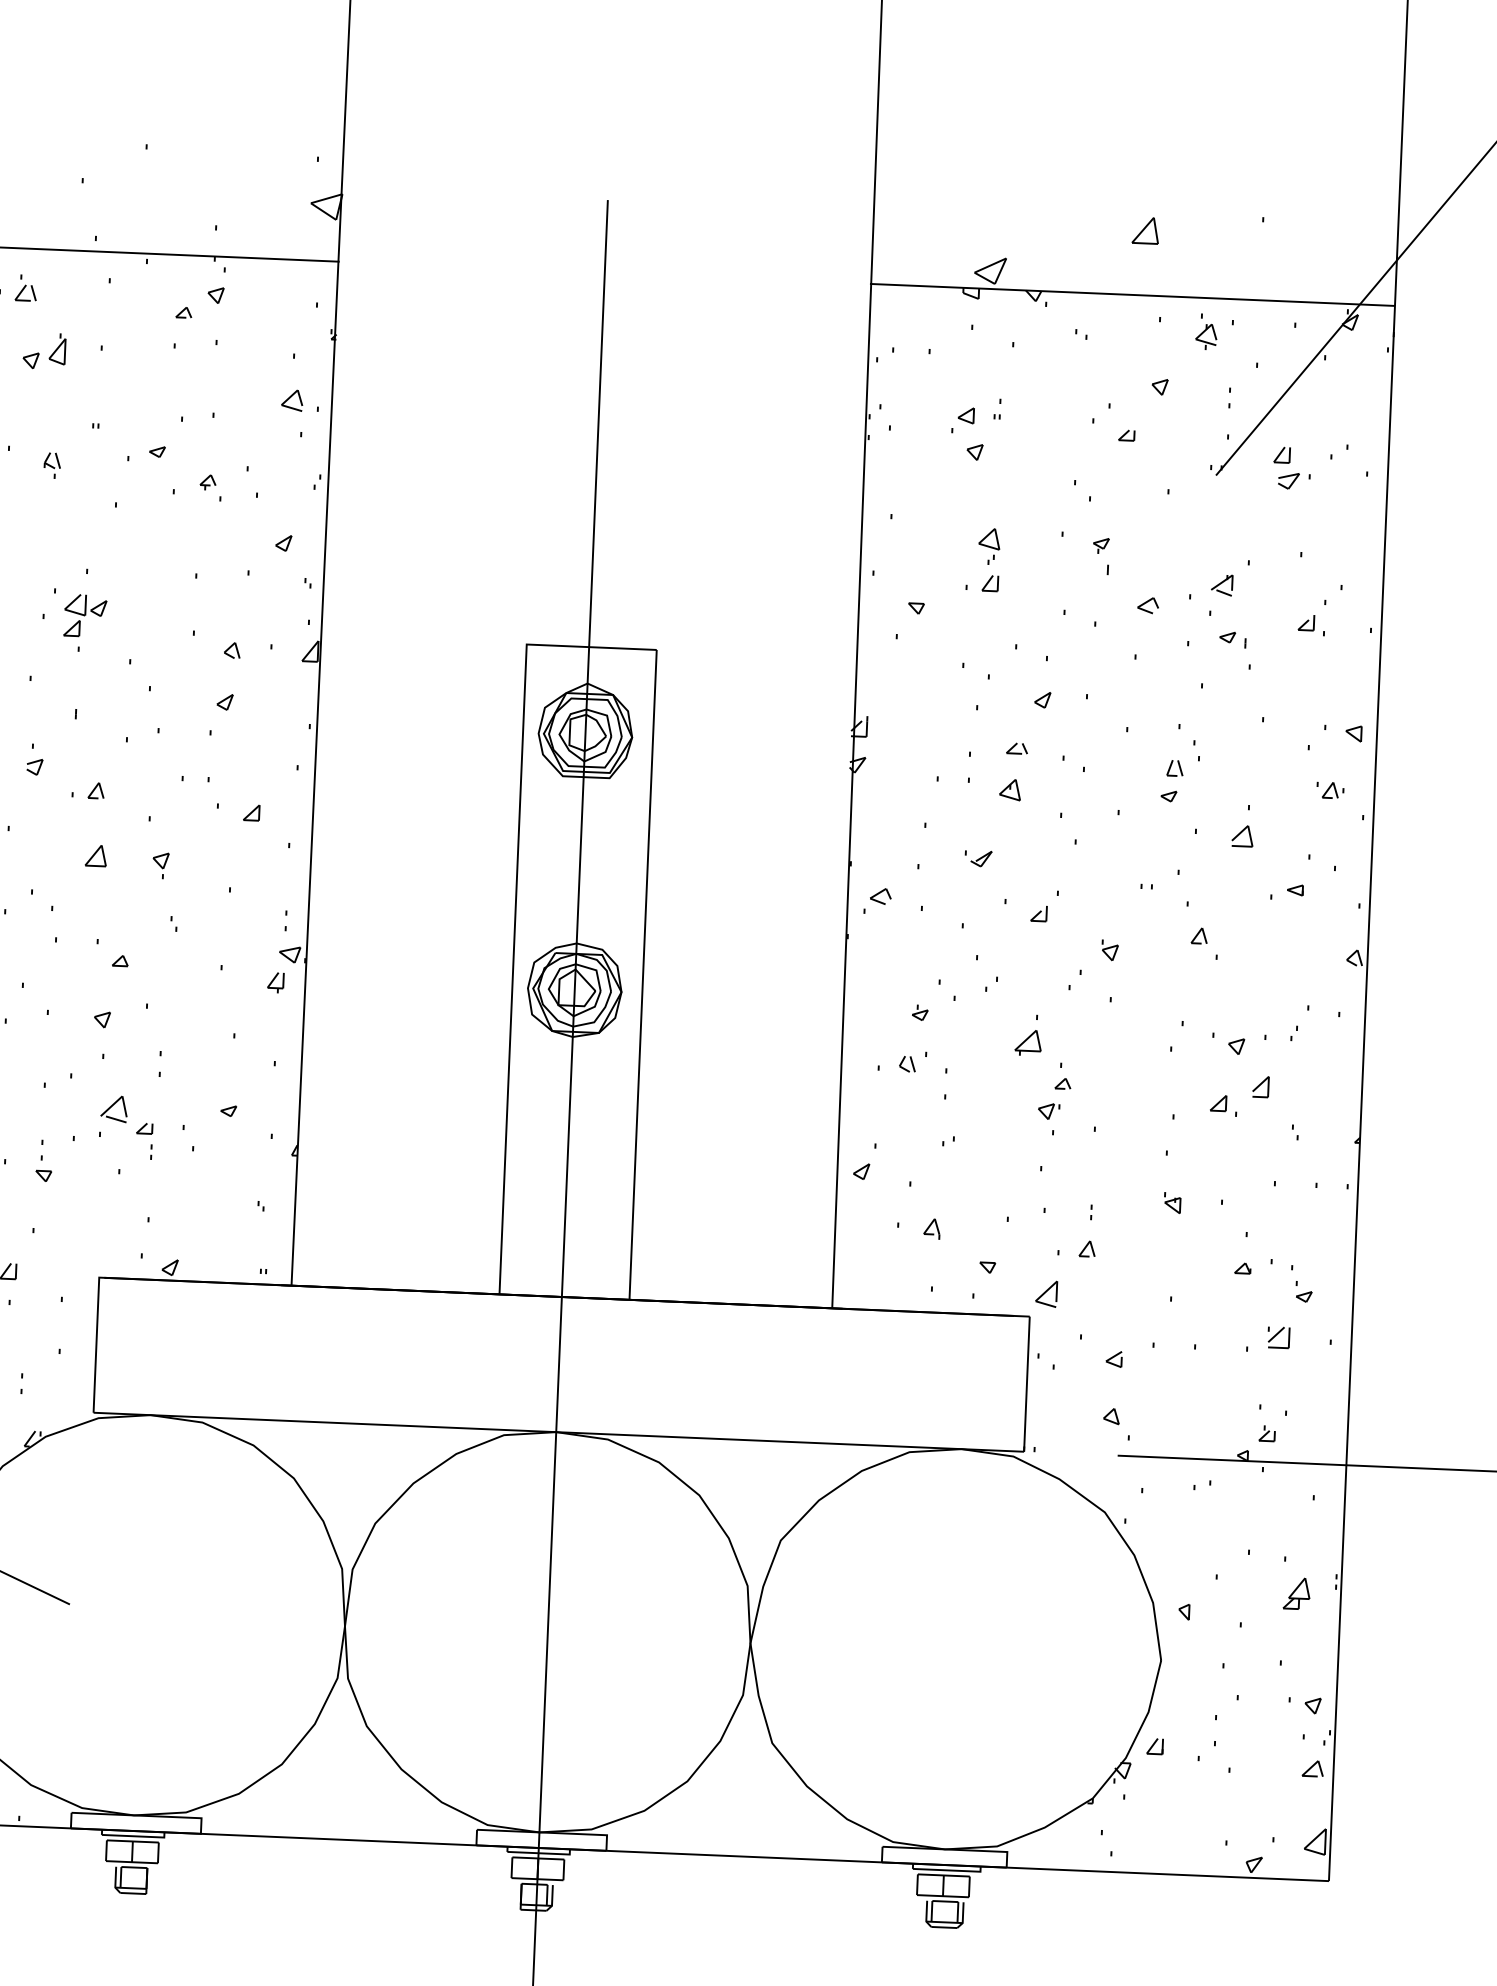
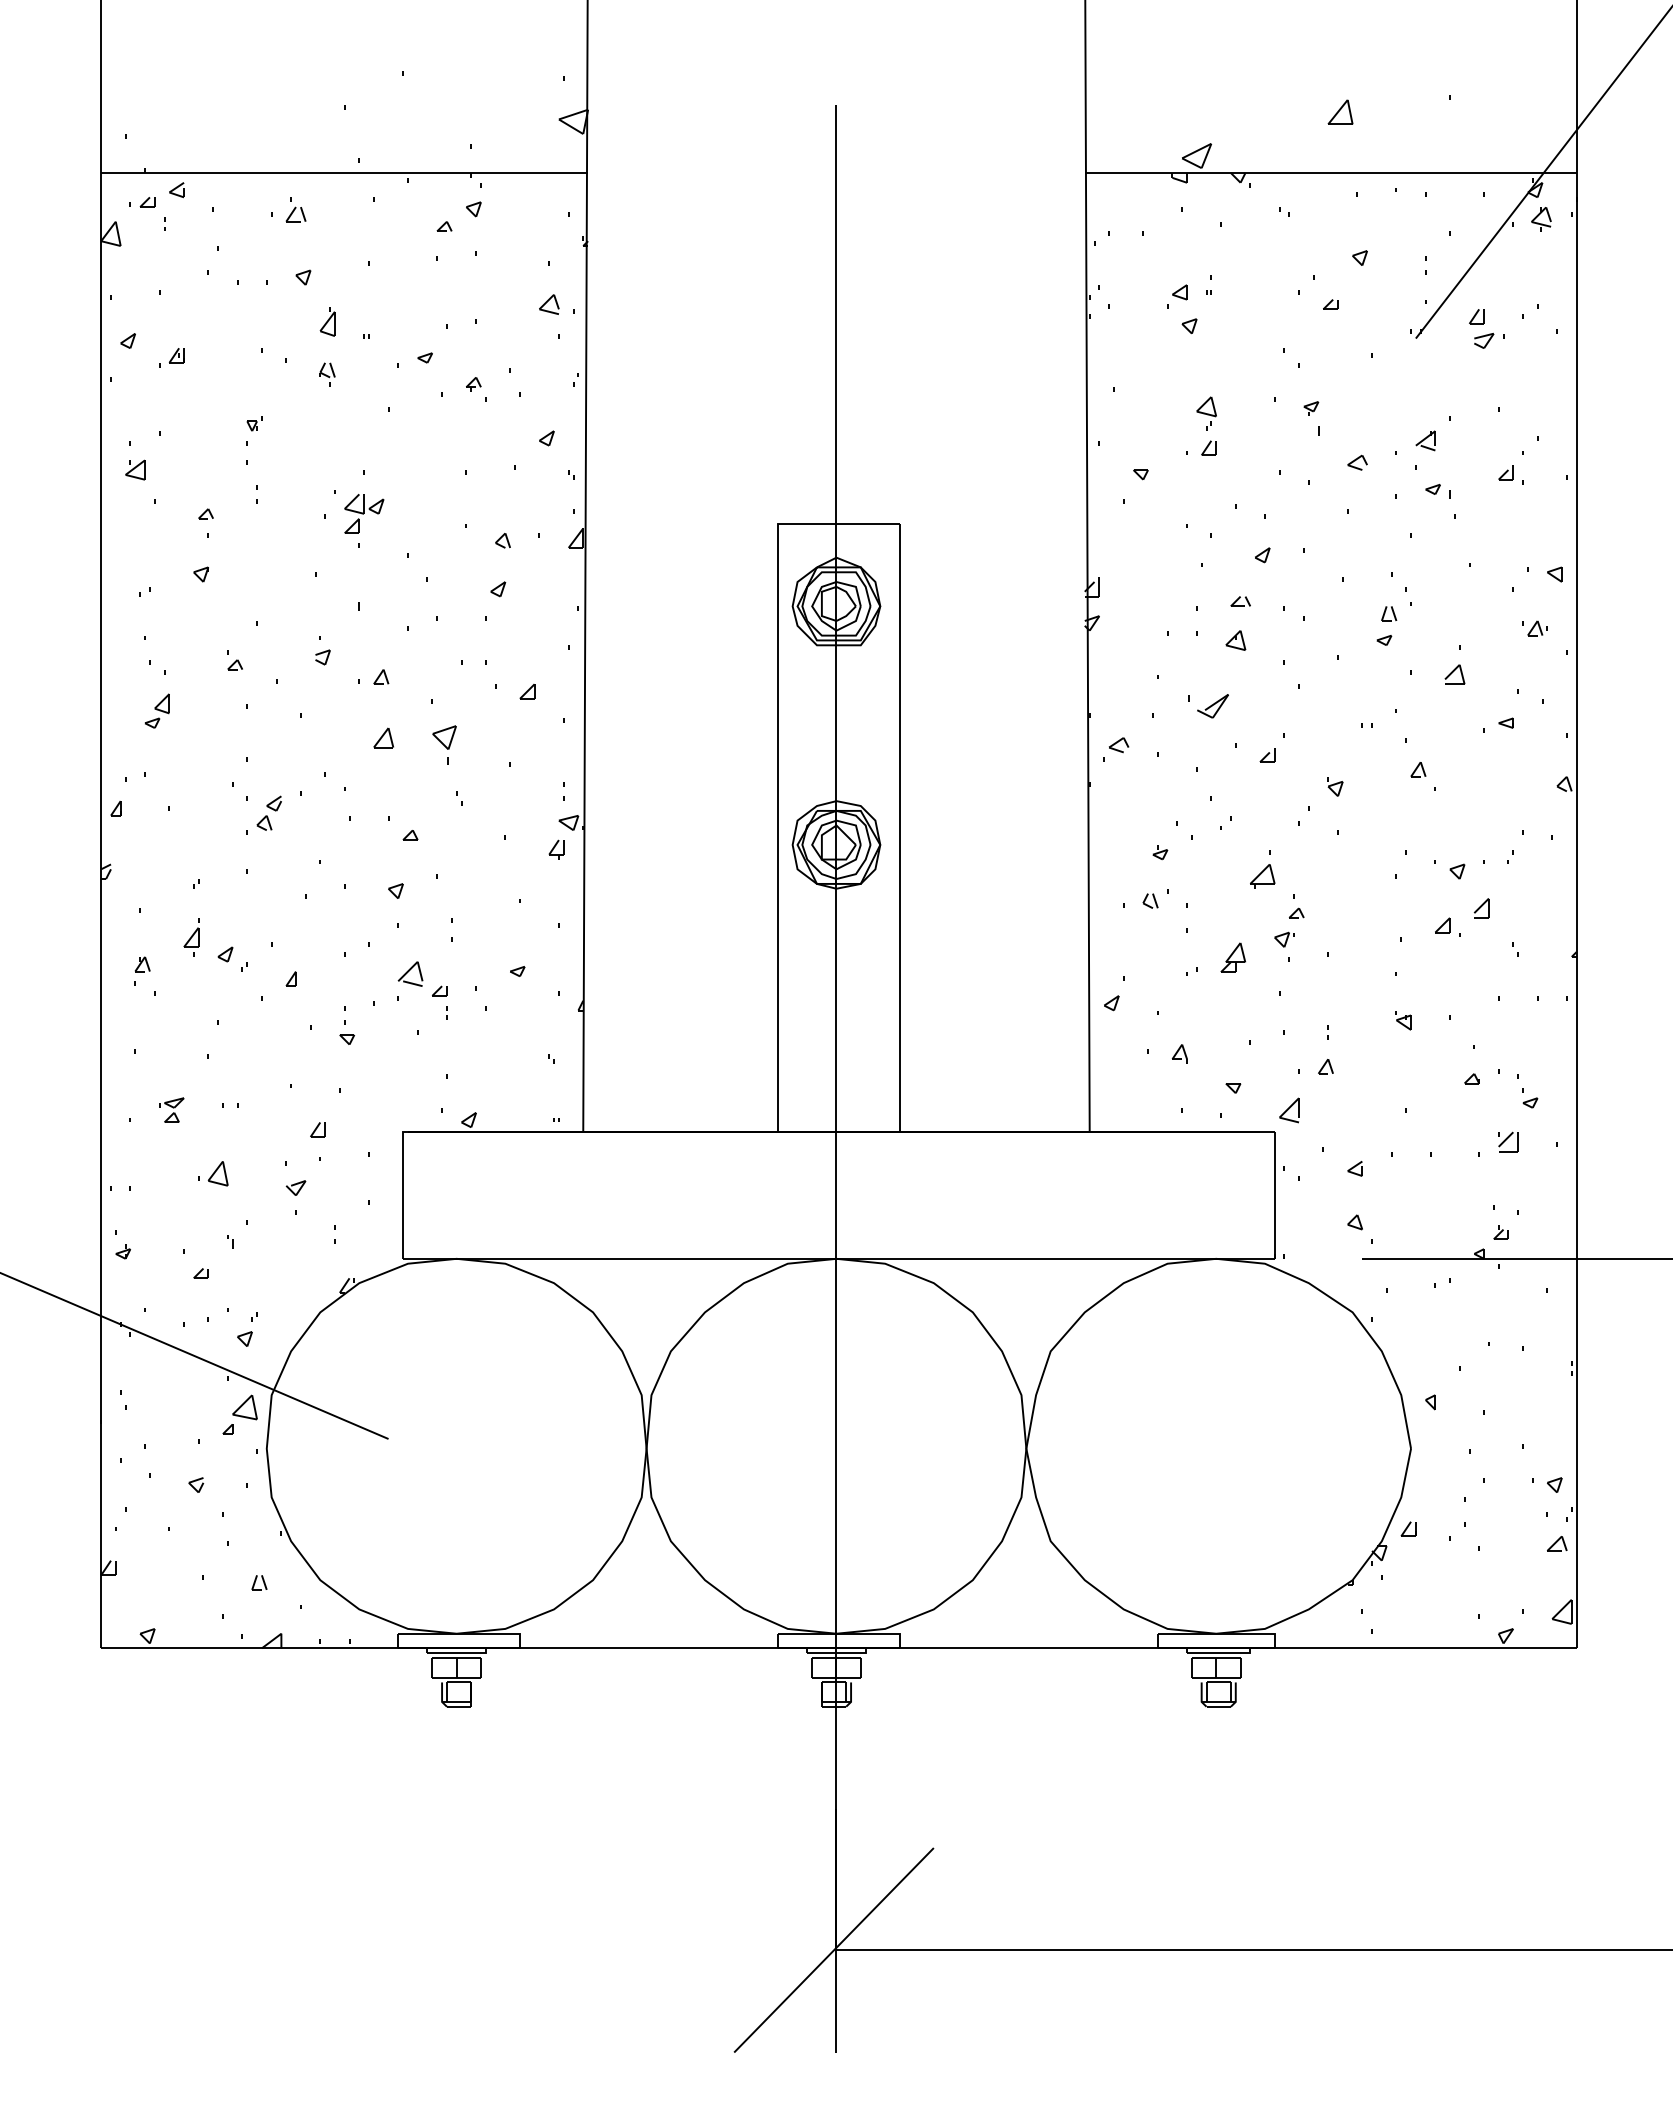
part: (1206, 337) -> (1541, 219), moved
part: (57, 348) -> (327, 321), moved
part: (978, 858) -> (1208, 705), size x1.6
part: (160, 865) -> (444, 744), size x1.6
part: (1297, 1593) -> (1233, 957), moved

